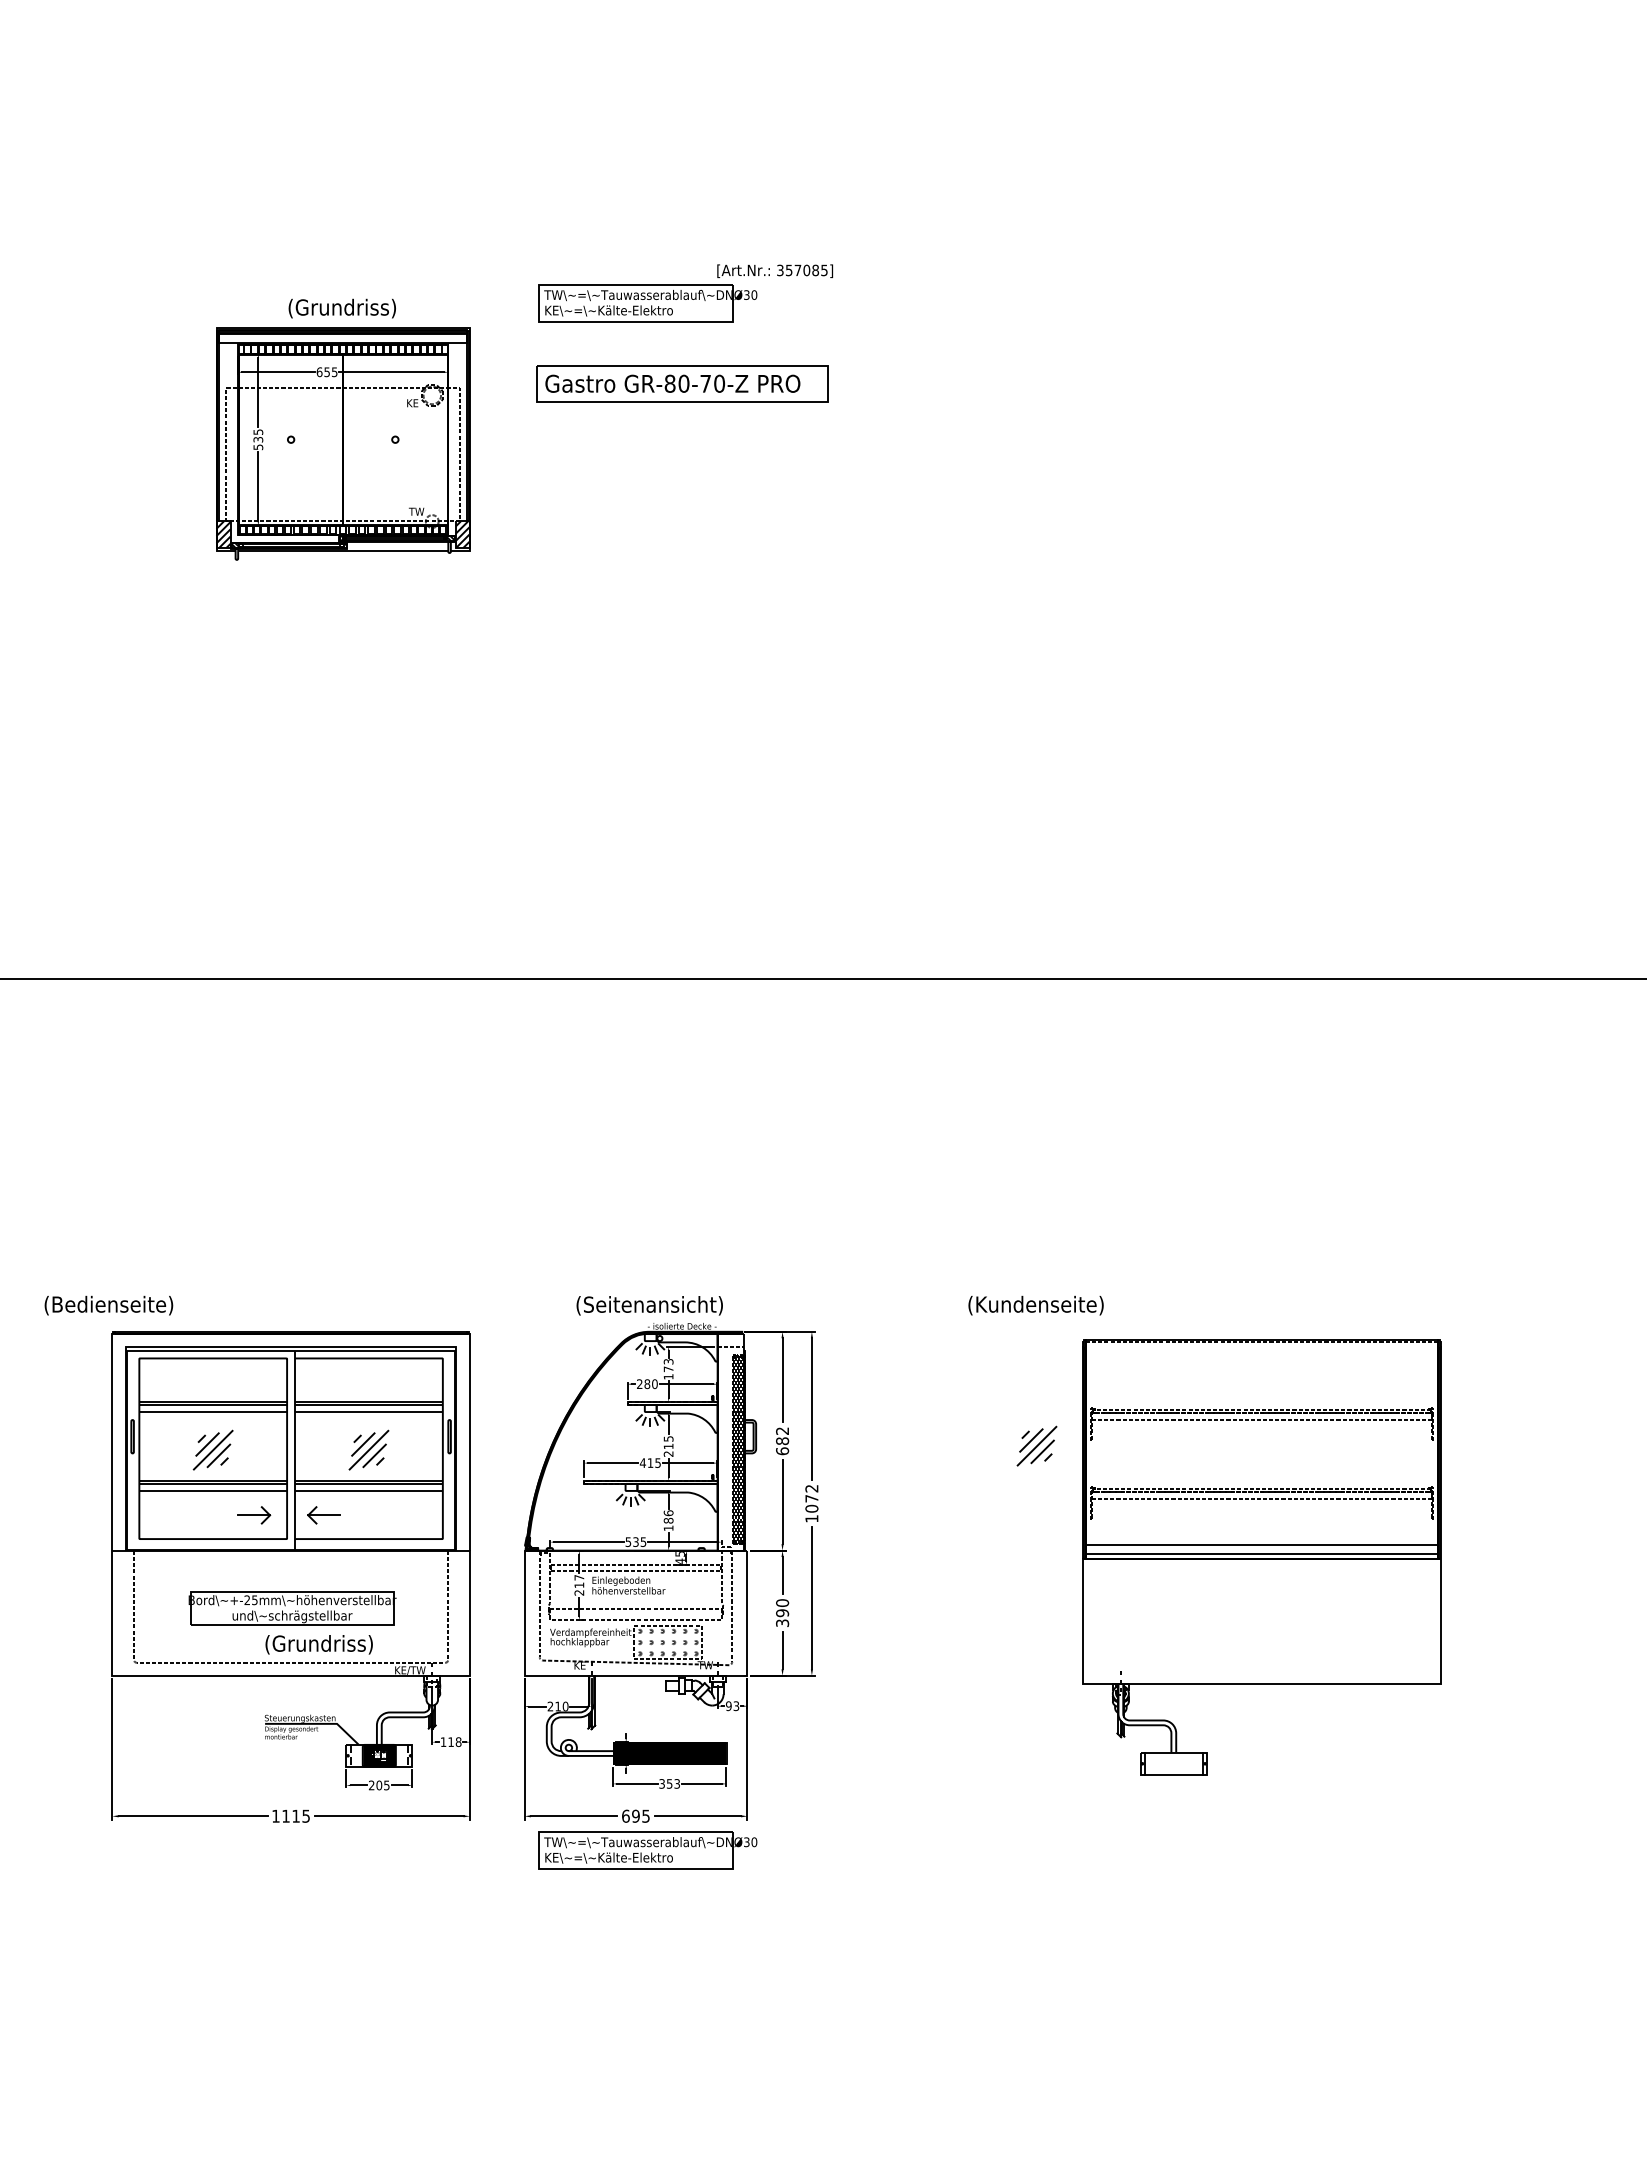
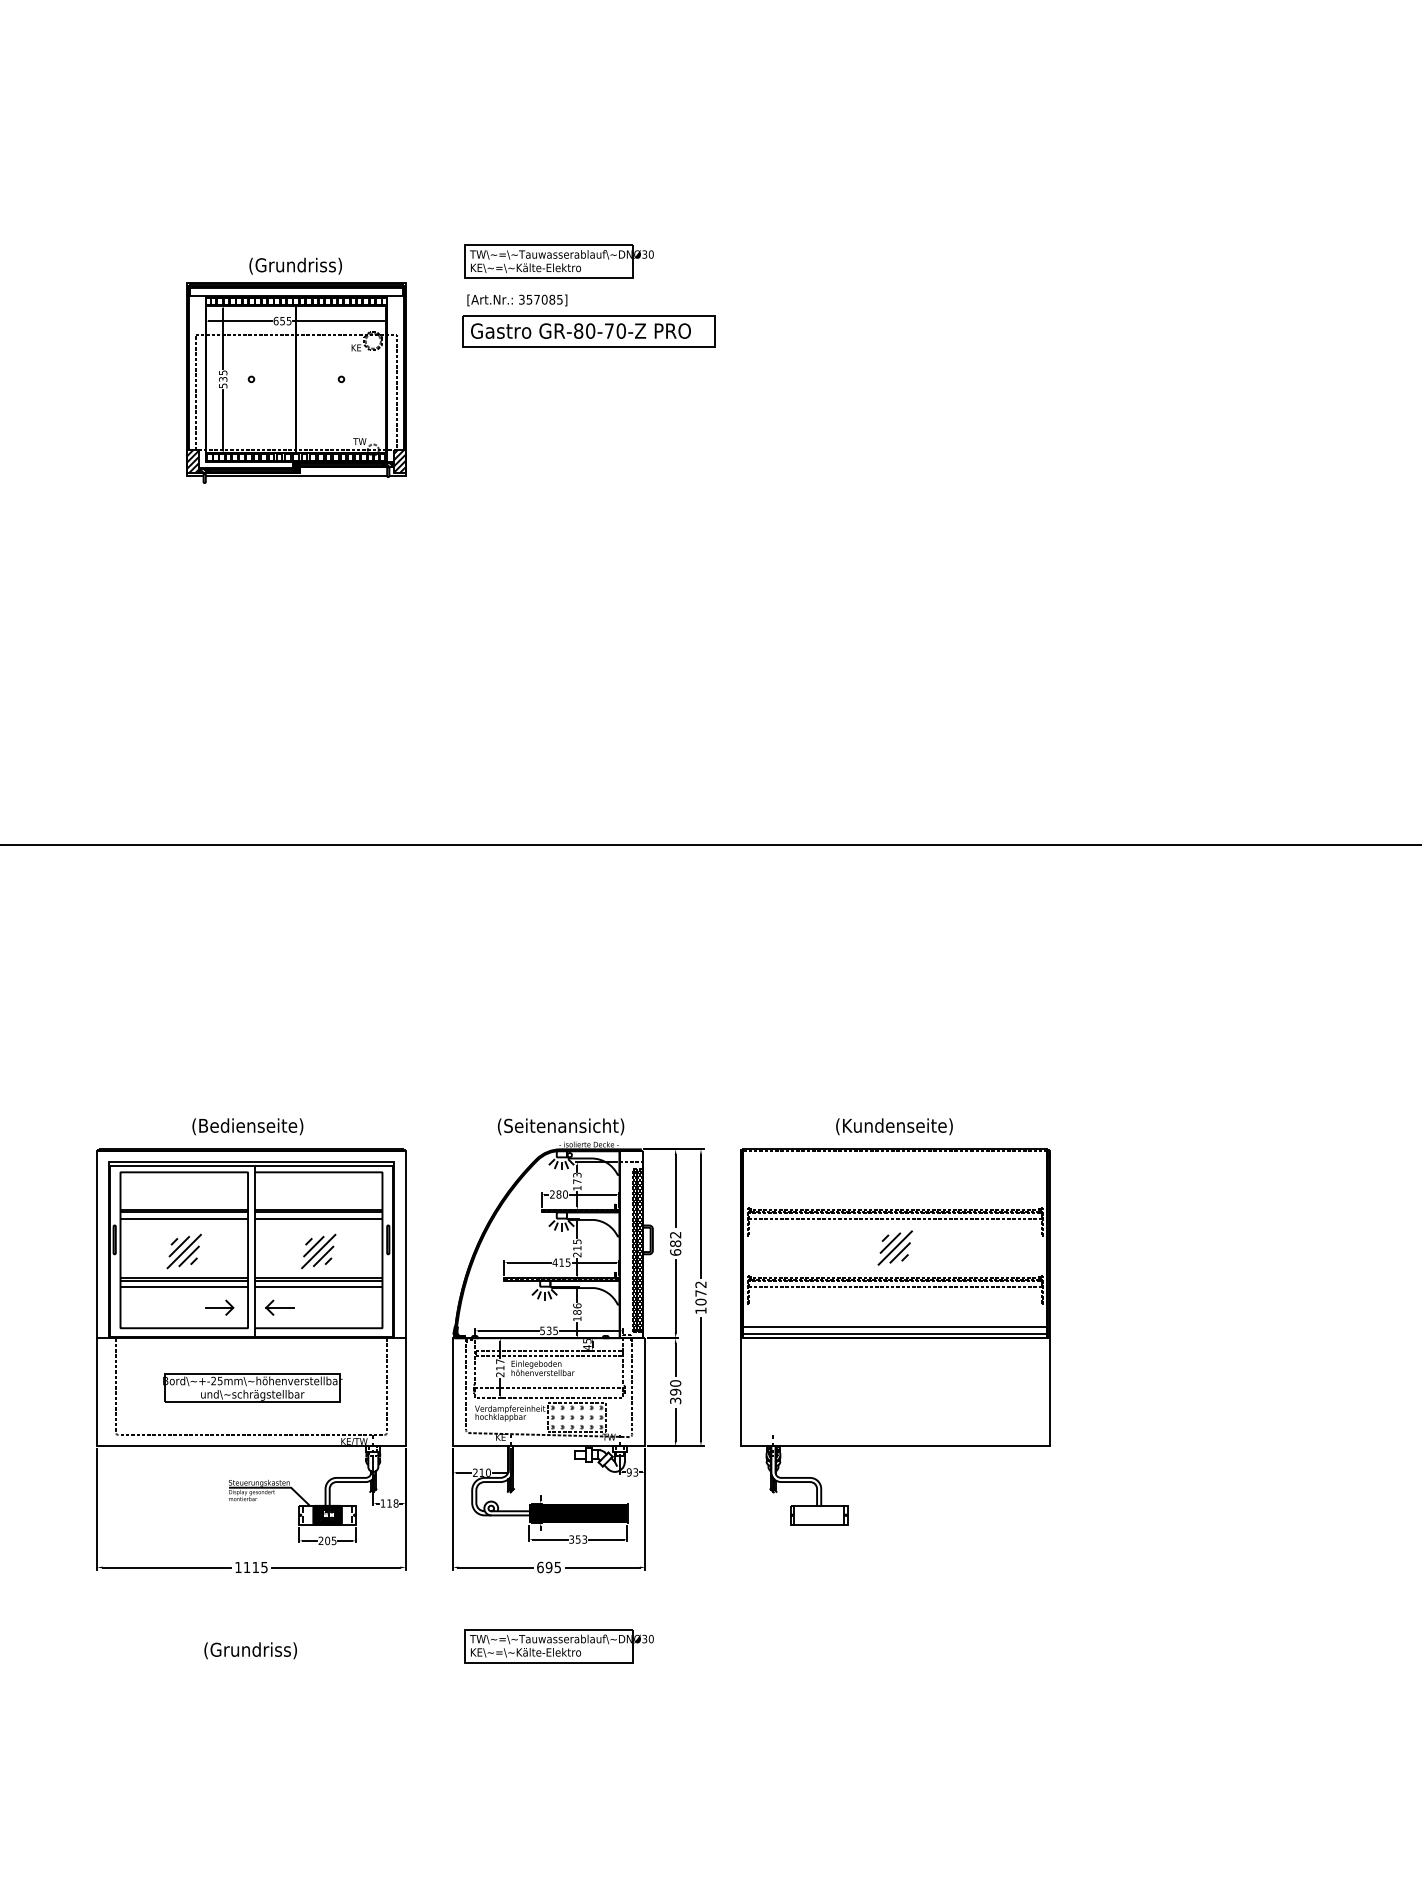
text: (775, 270) -> (517, 299), moved
text: (108, 1305) -> (247, 1126), moved
part: (1261, 1557) -> (894, 1337), moved
text: (318, 1644) -> (250, 1650), moved
part: (647, 1850) -> (559, 1646), moved

